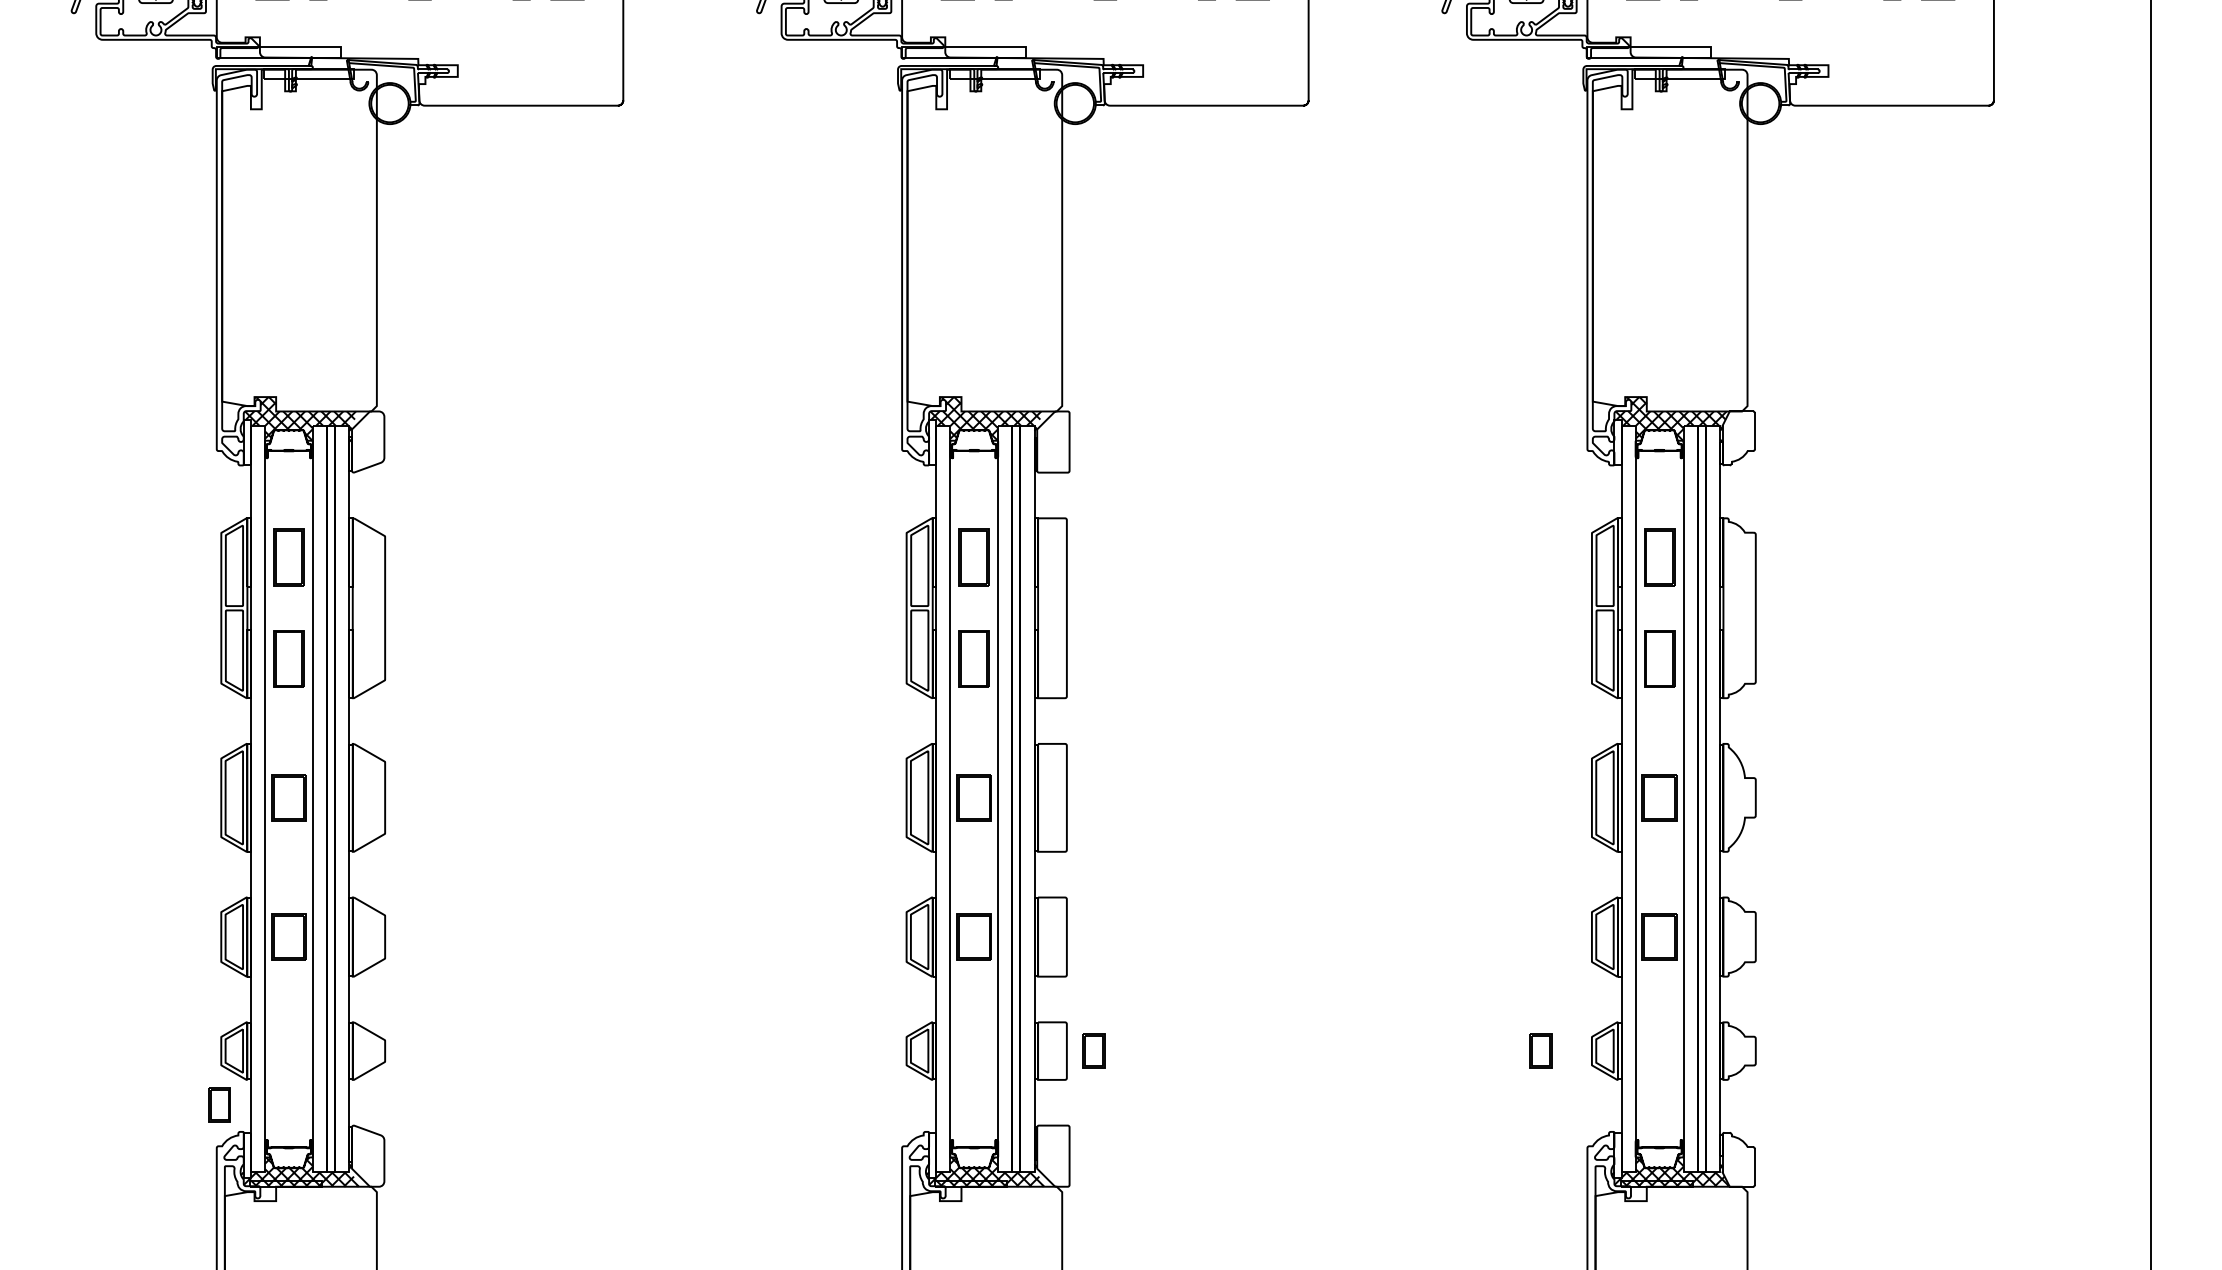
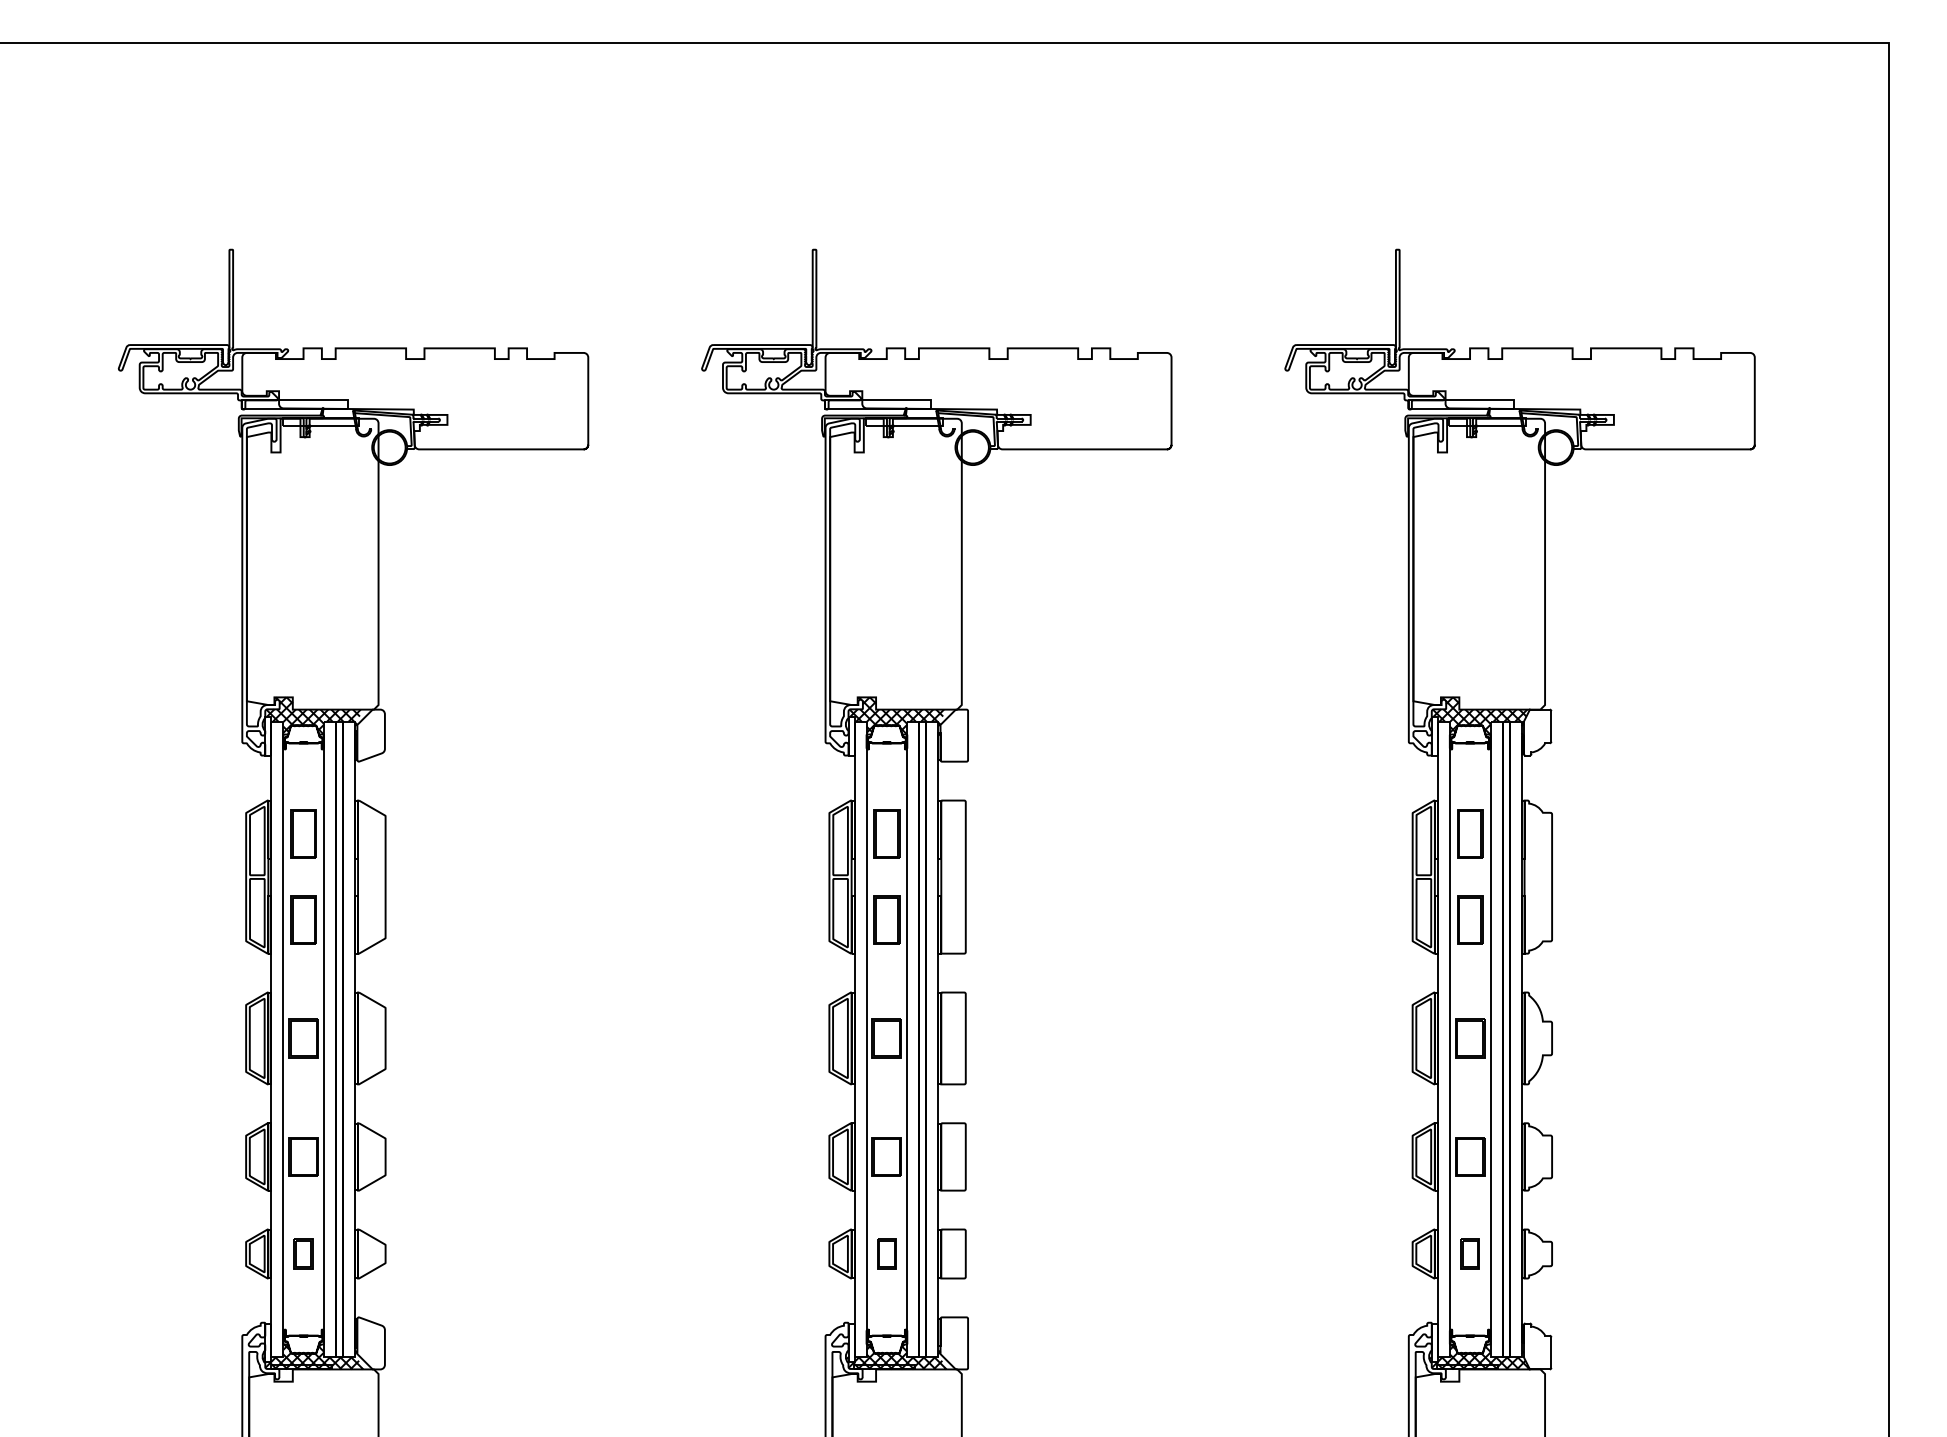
part: (1093, 1050) -> (886, 1253), moved
part: (1540, 1050) -> (1469, 1253), moved
part: (219, 1104) -> (303, 1253), moved

